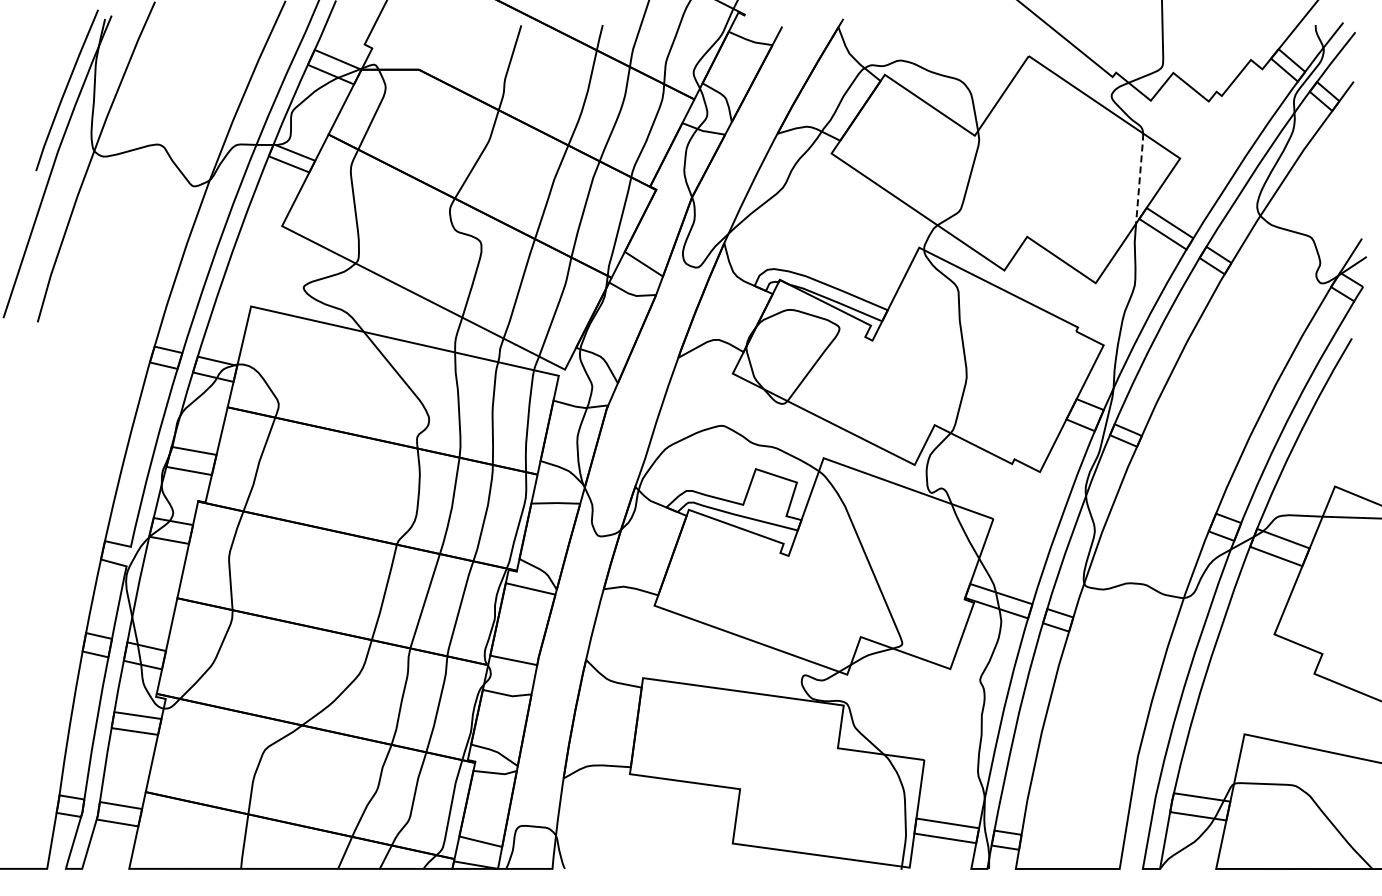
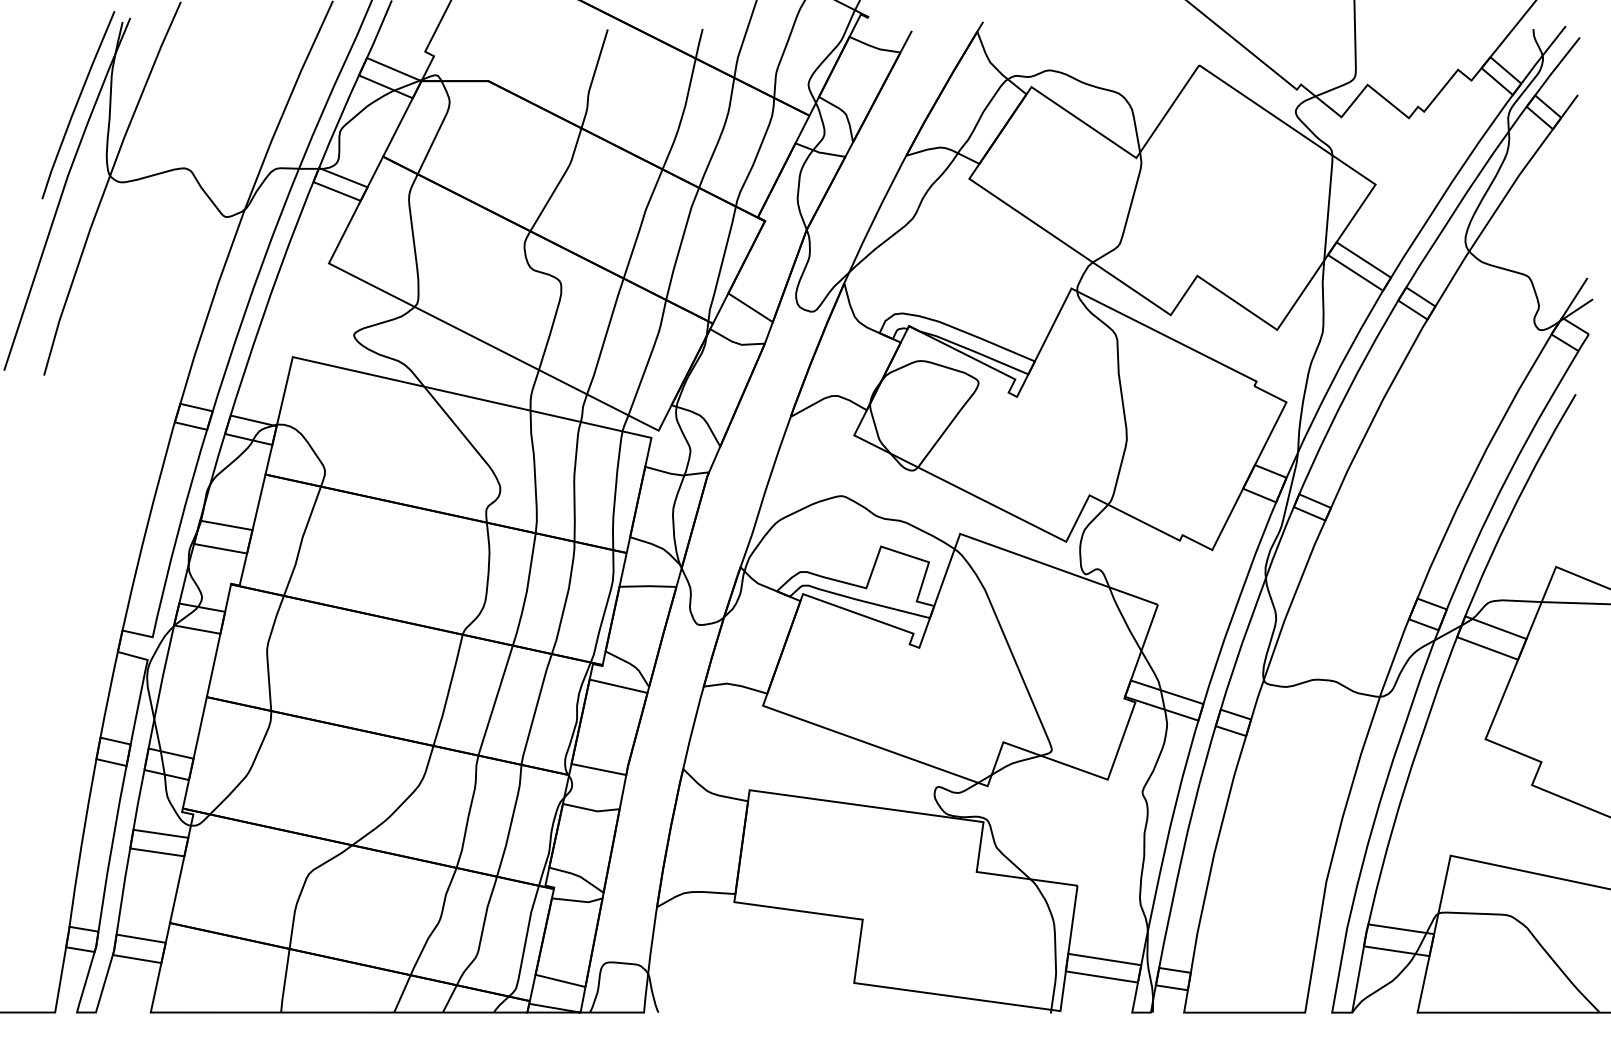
line: (1139, 178) -> (1328, 207), dashed -> solid

